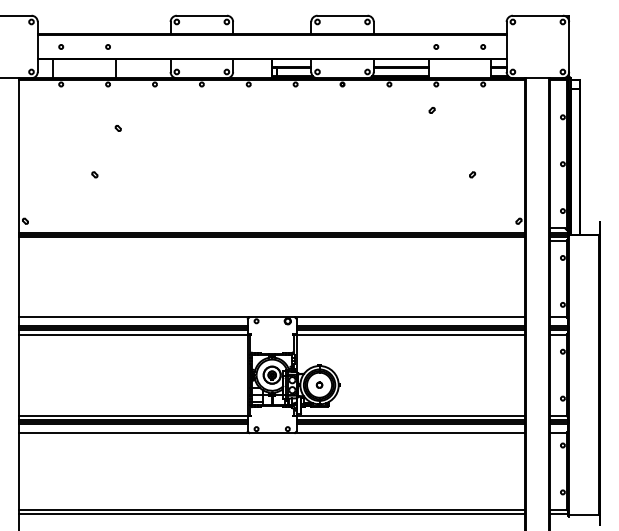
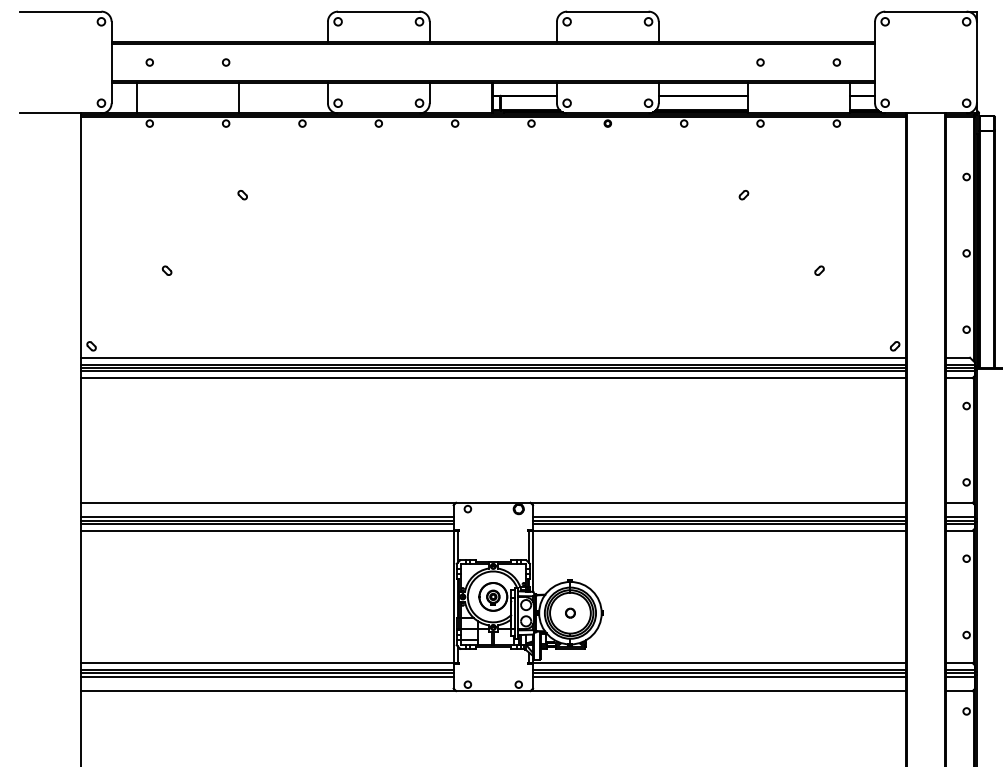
part: (431, 110) -> (742, 195), moved
part: (94, 174) -> (166, 270), moved
line: (272, 228) -> (493, 358), added
line: (272, 240) -> (493, 377), added

